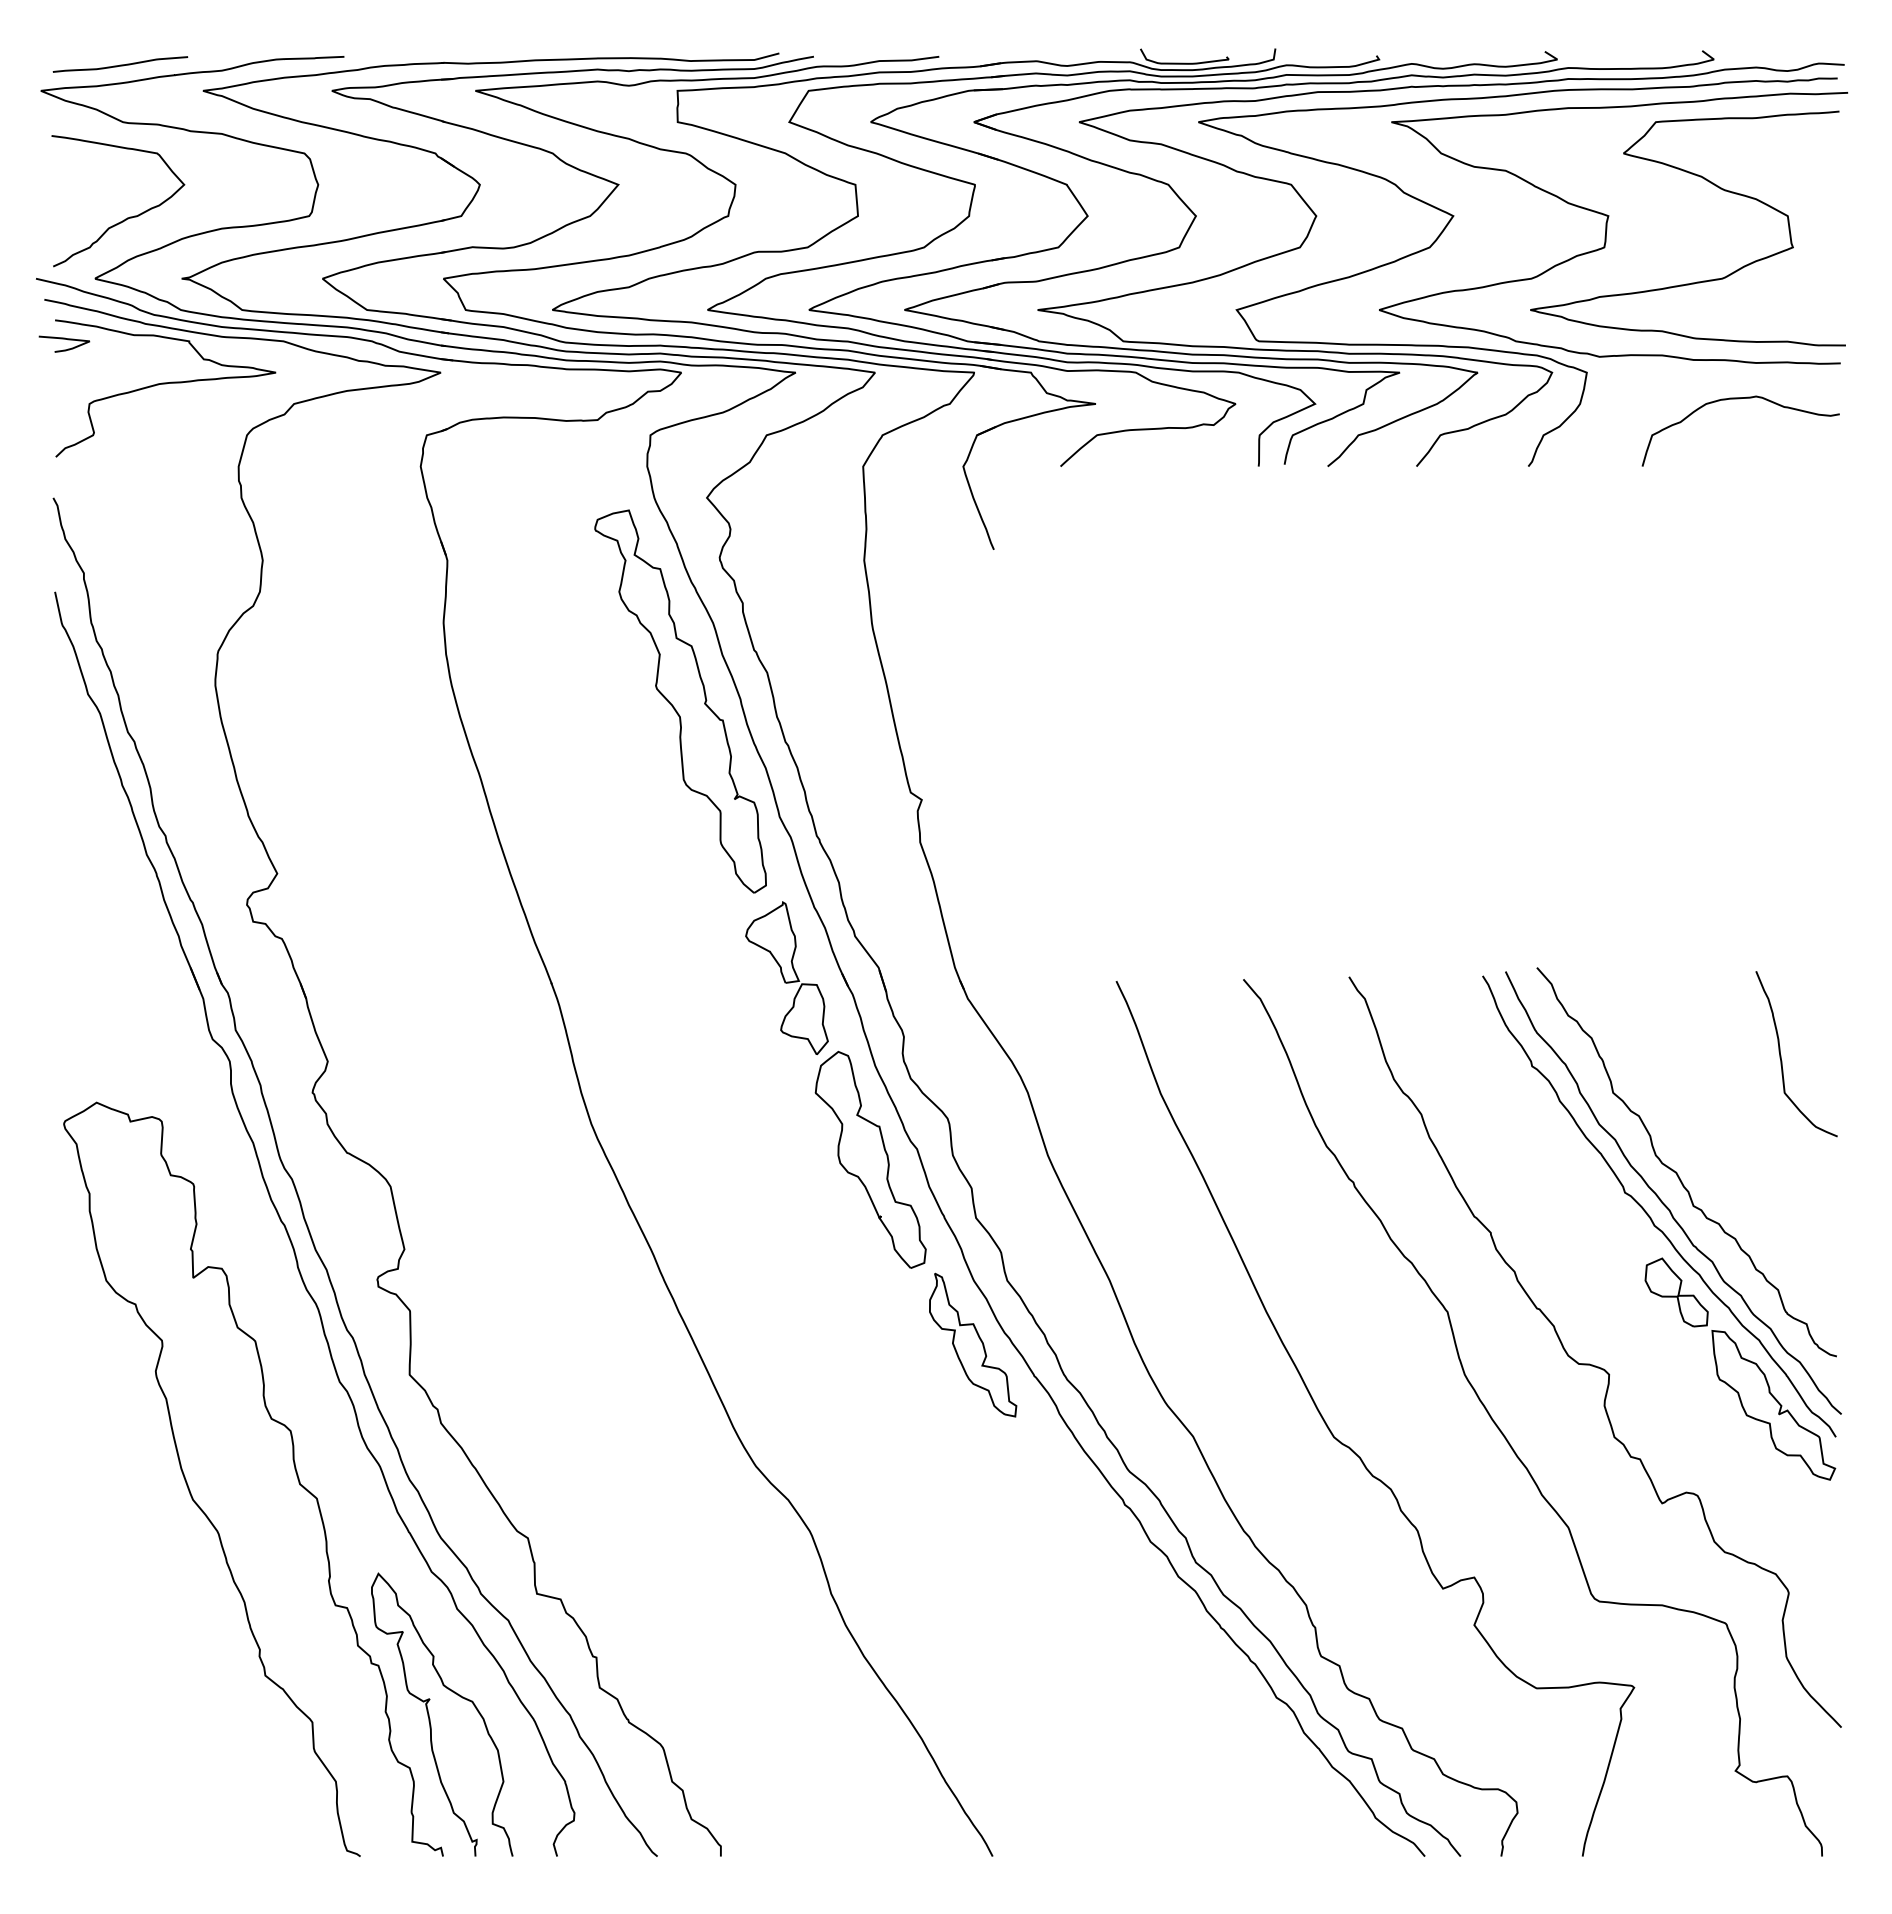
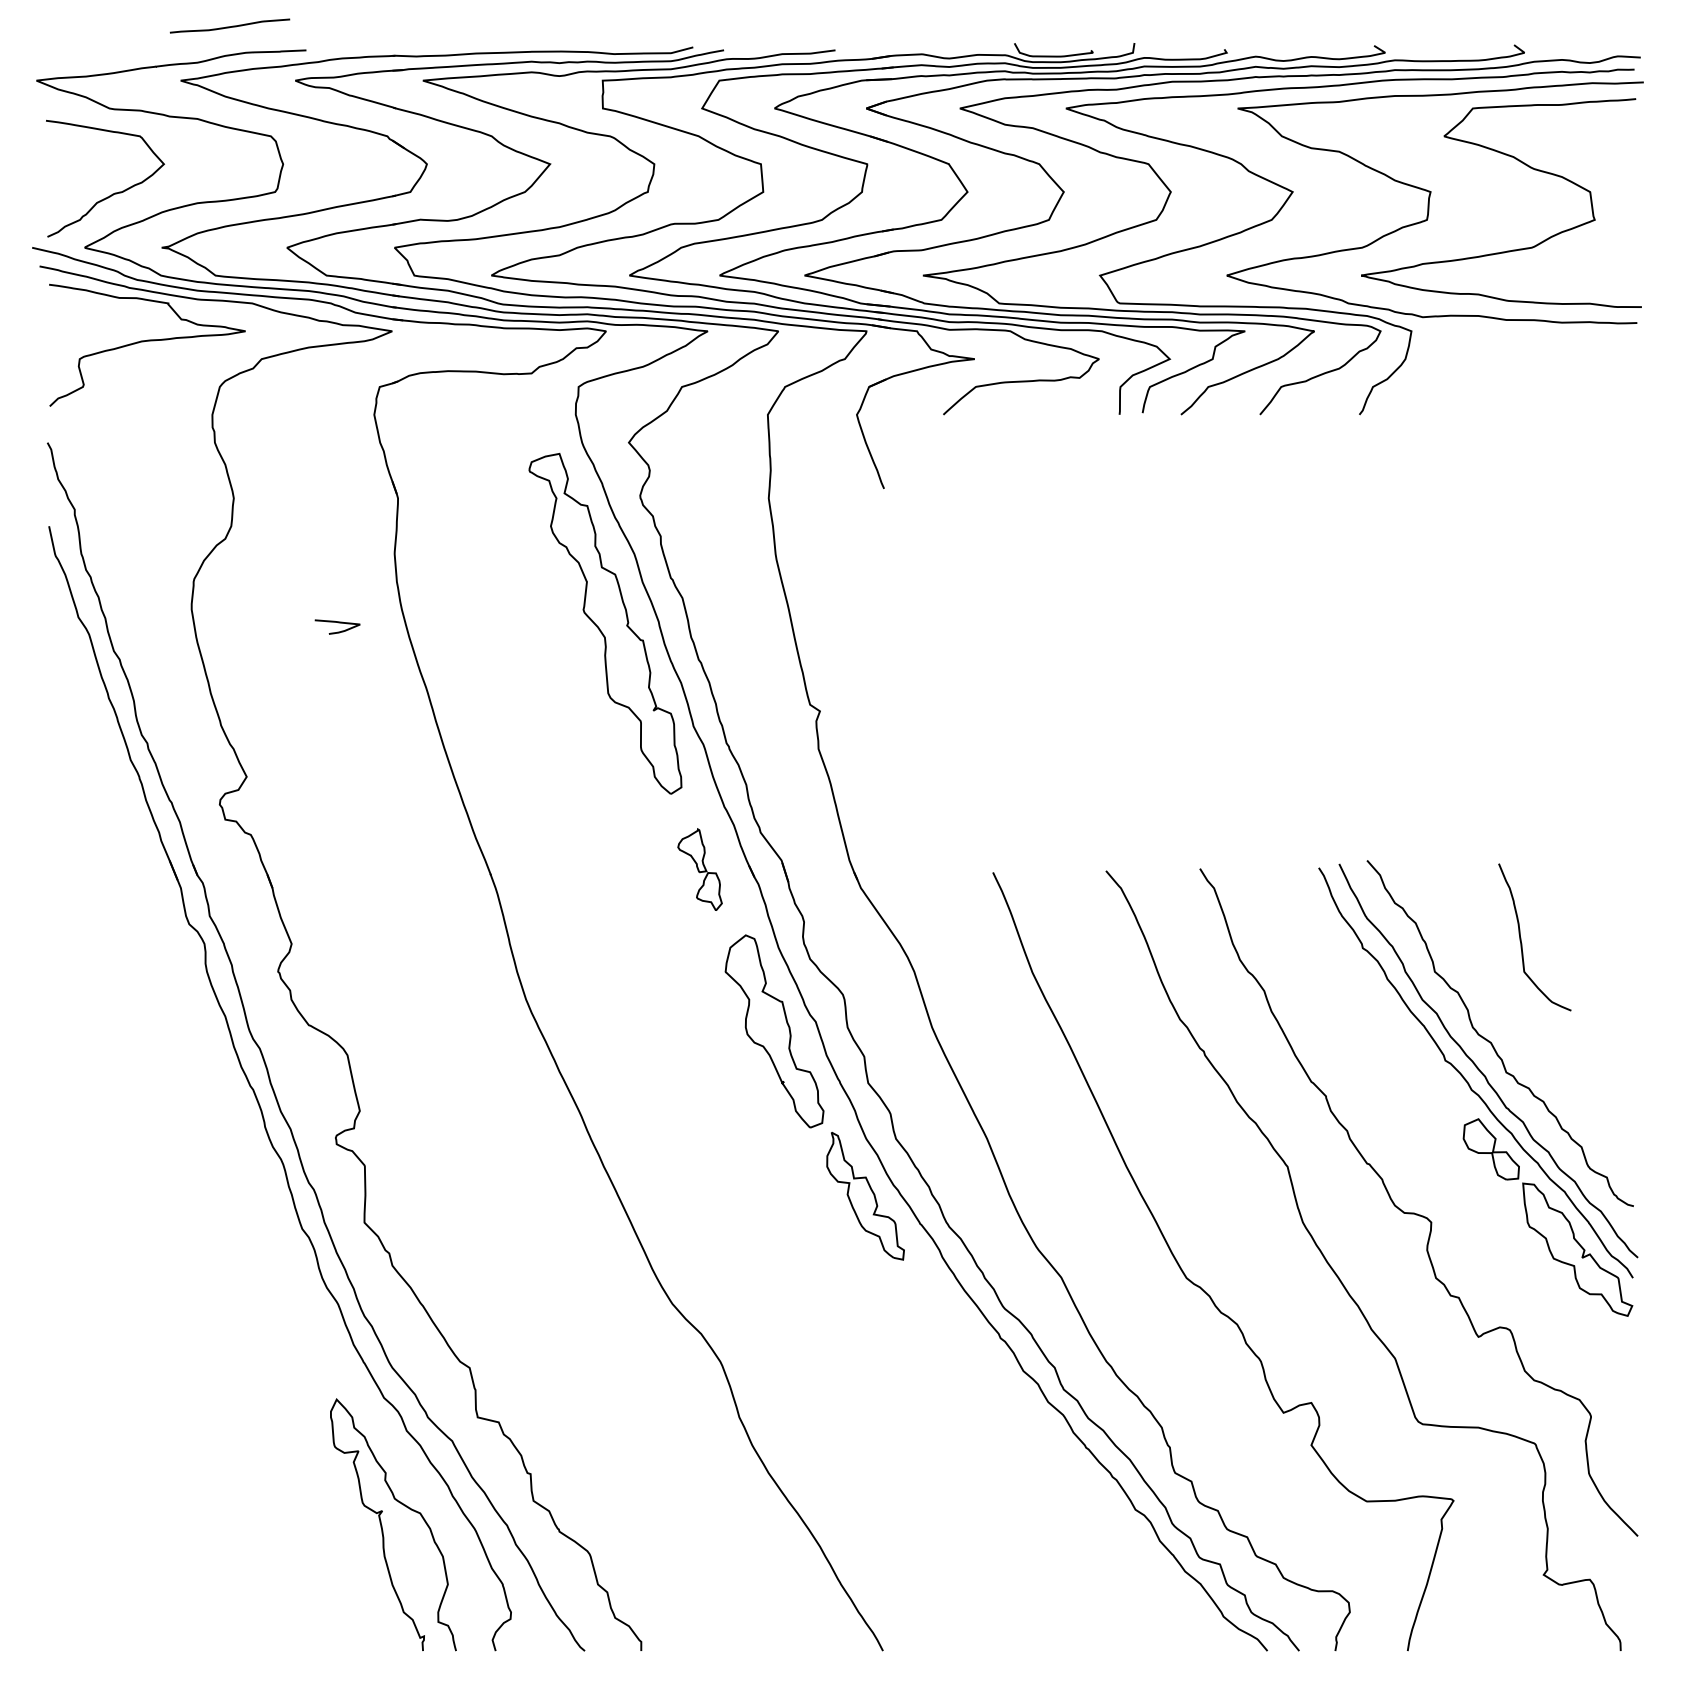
curve: (120, 64) -> (230, 26), moved
curve: (64, 339) -> (337, 622), moved
curve: (1739, 399) -> (1547, 355), removed
part: (786, 977) -> (699, 869), size x0.6
curve: (1781, 1055) -> (1521, 938), moved
curve: (294, 1469) -> (262, 1306), removed

